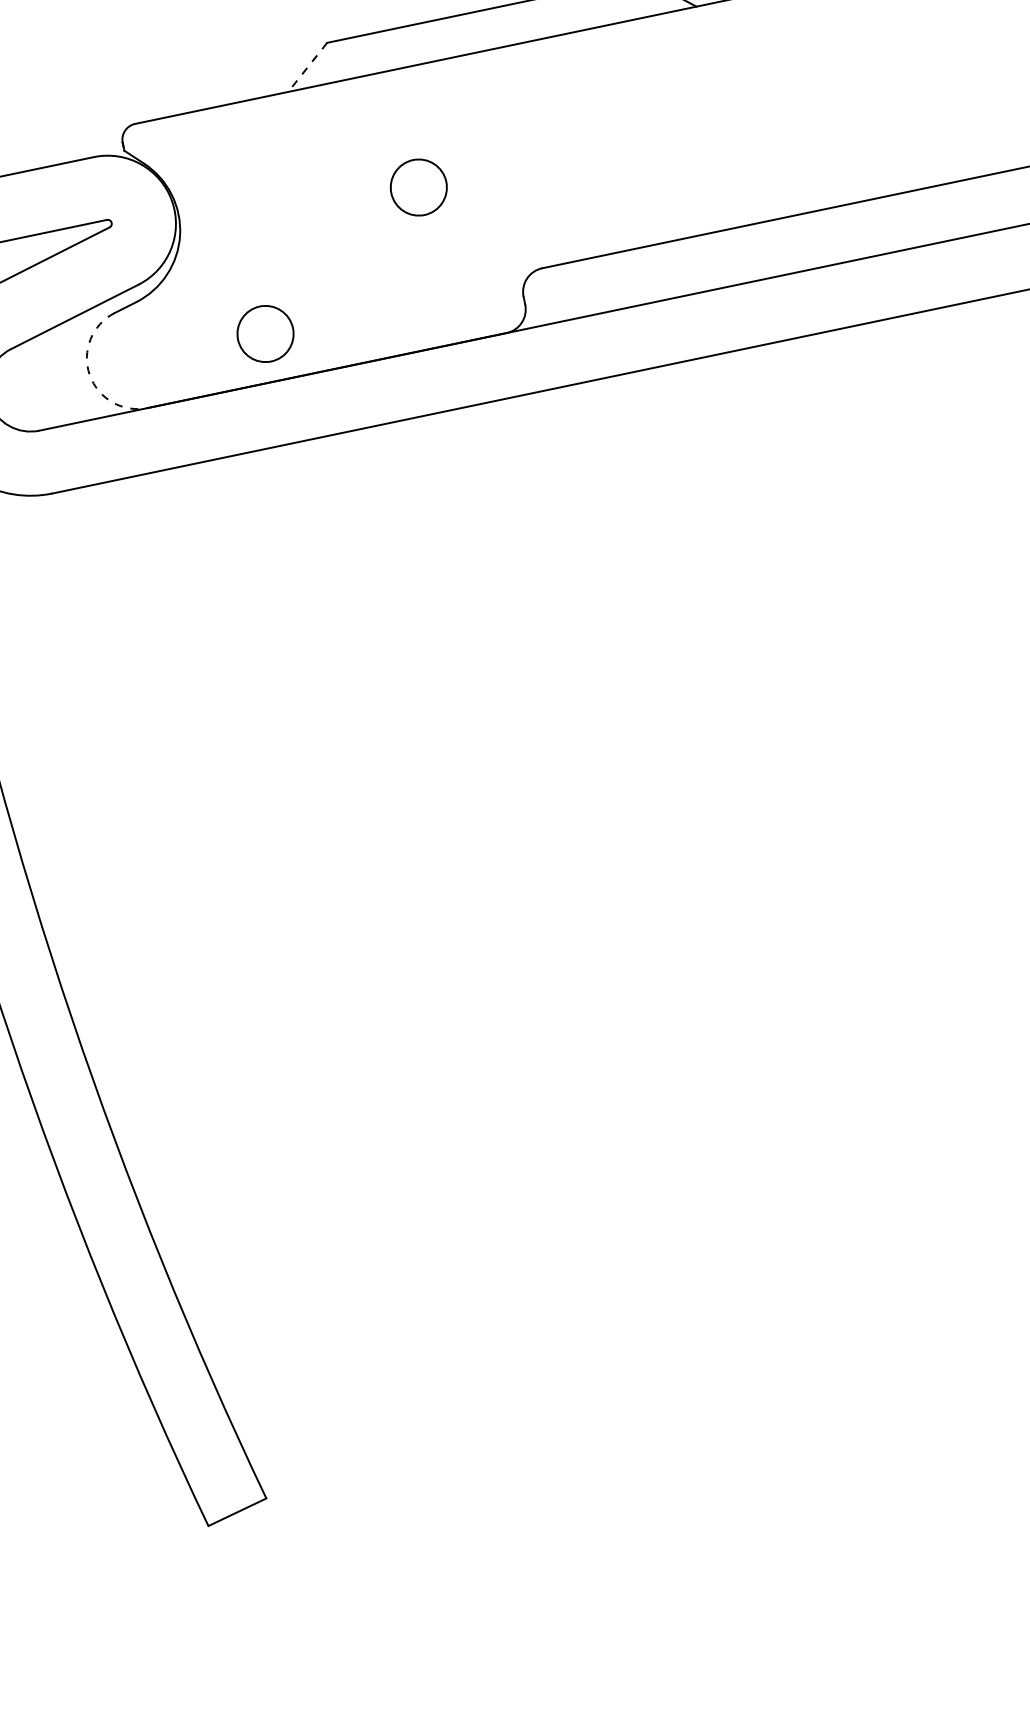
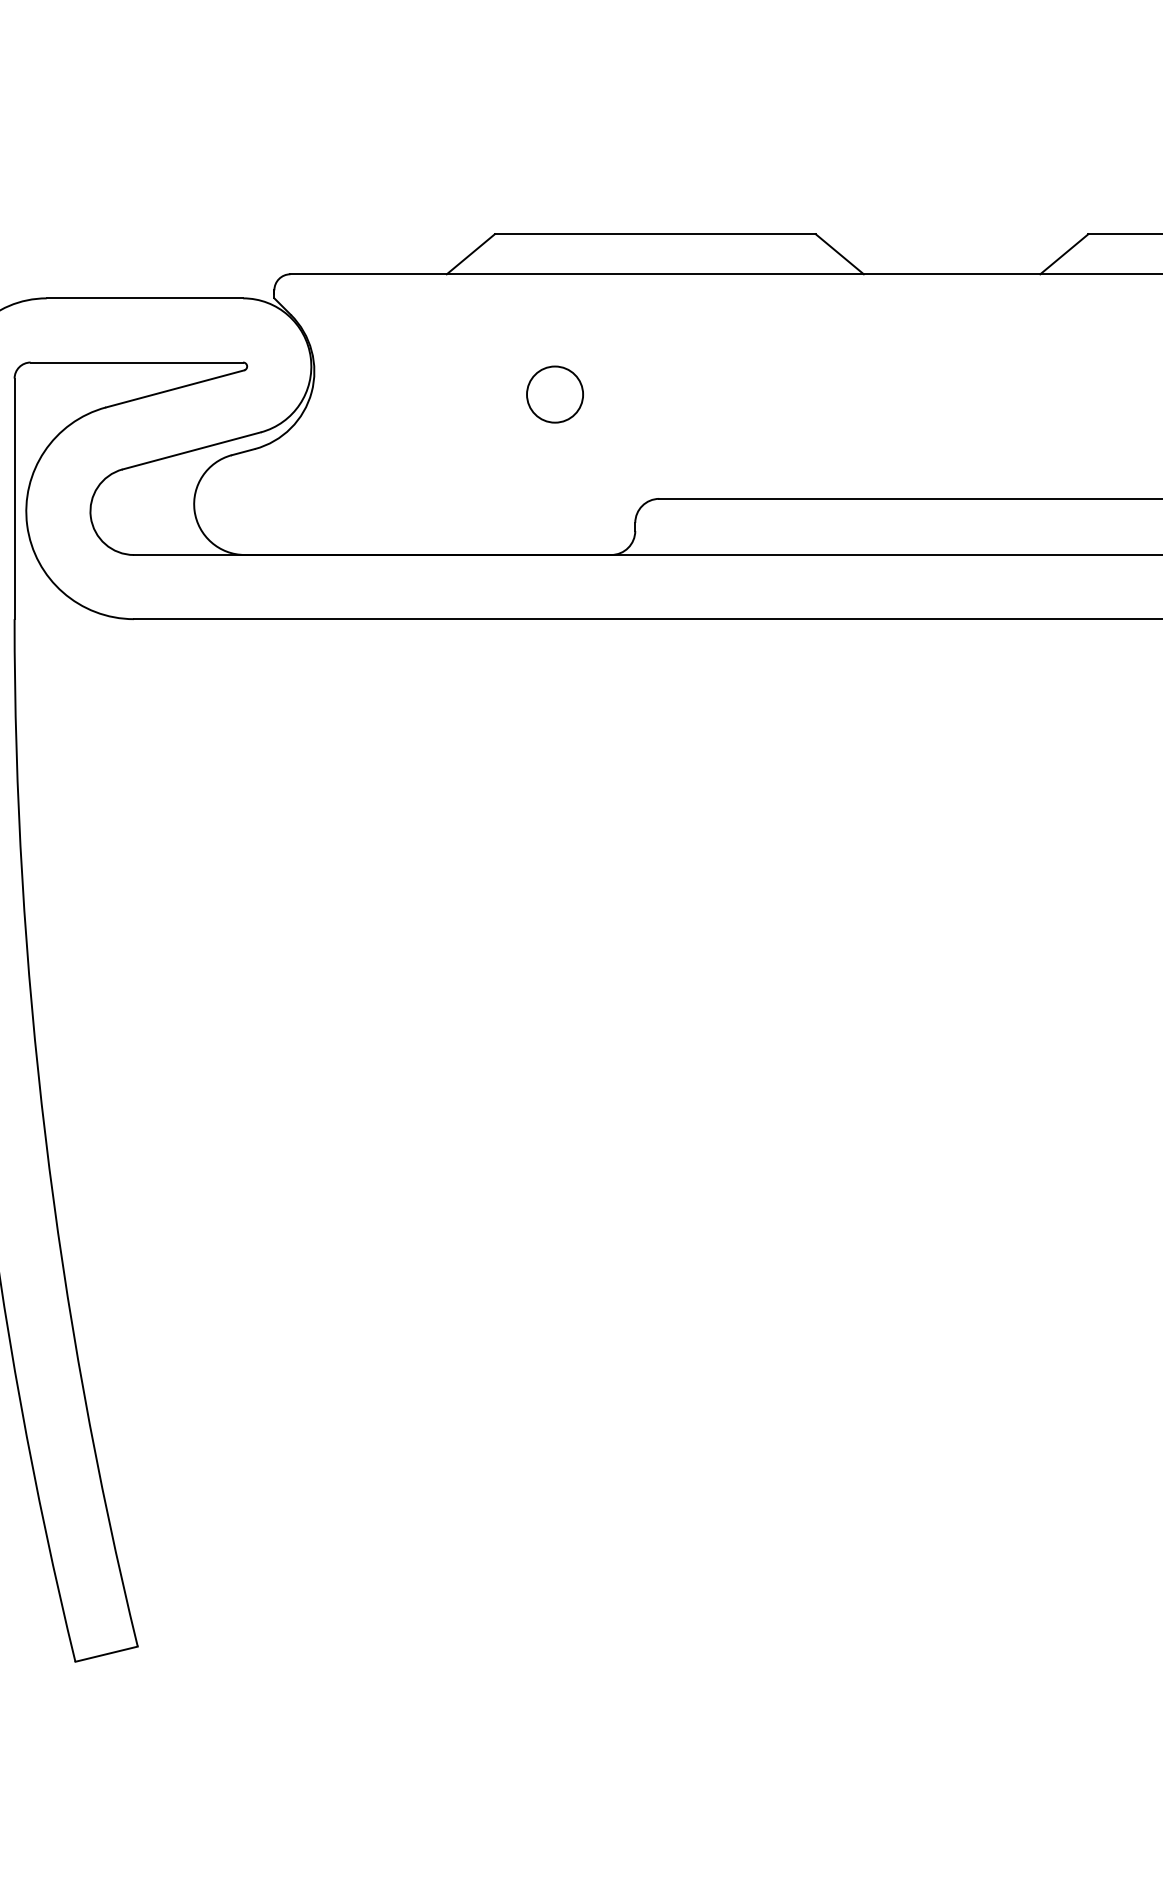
line: (307, 67) -> (470, 254), dashed -> solid
circle: (264, 334) -> (374, 506), removed
arc: (89, 374) -> (194, 510), dashed -> solid

